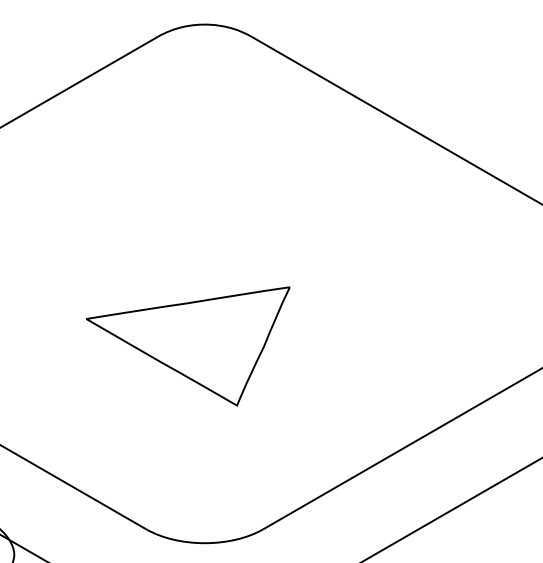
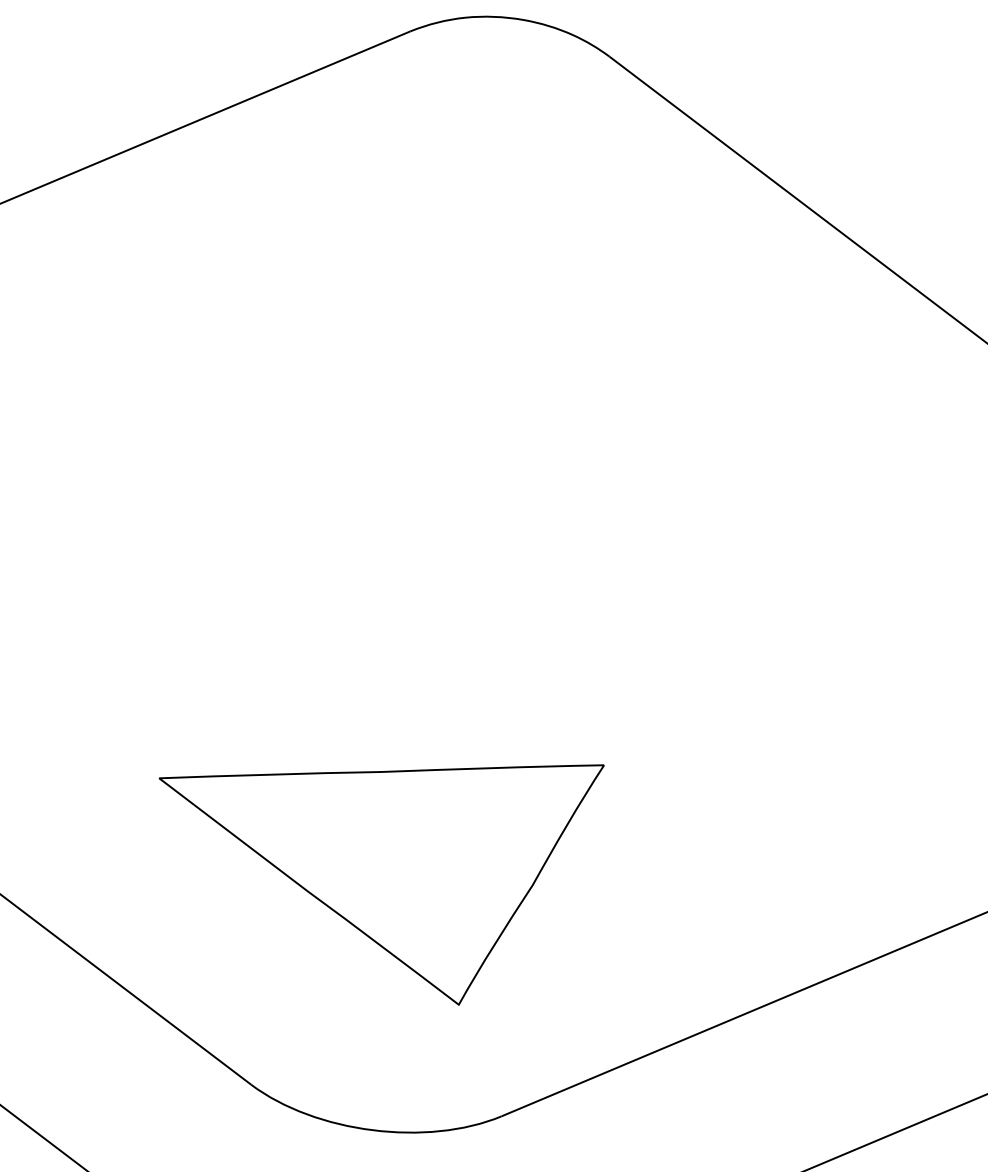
part: (188, 346) -> (370, 864), moved

